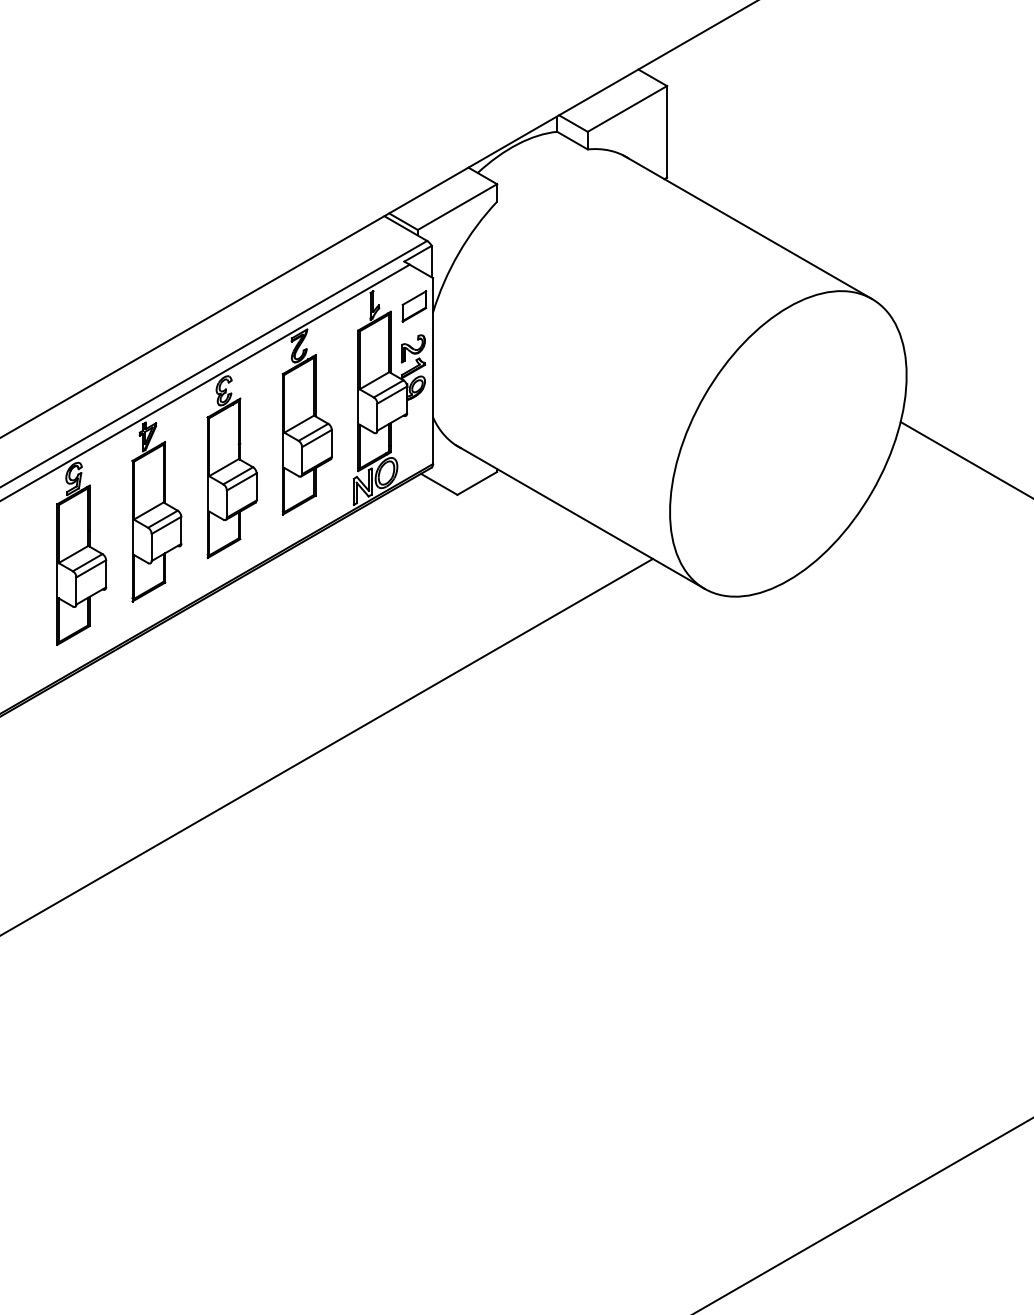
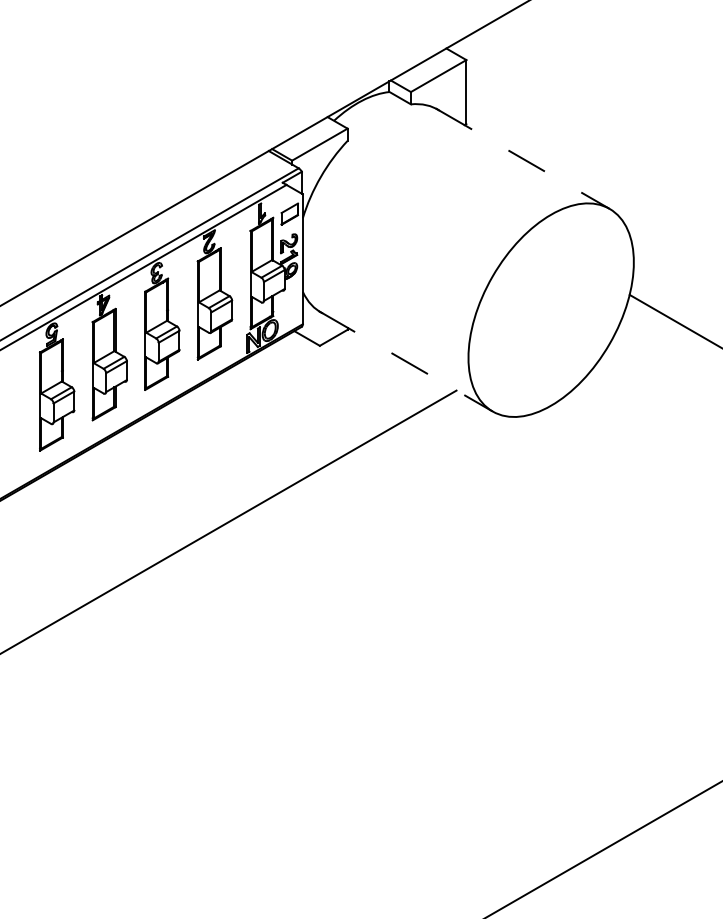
line: (748, 226) -> (523, 158), solid -> dashed
line: (581, 517) -> (406, 361), solid -> dashed

